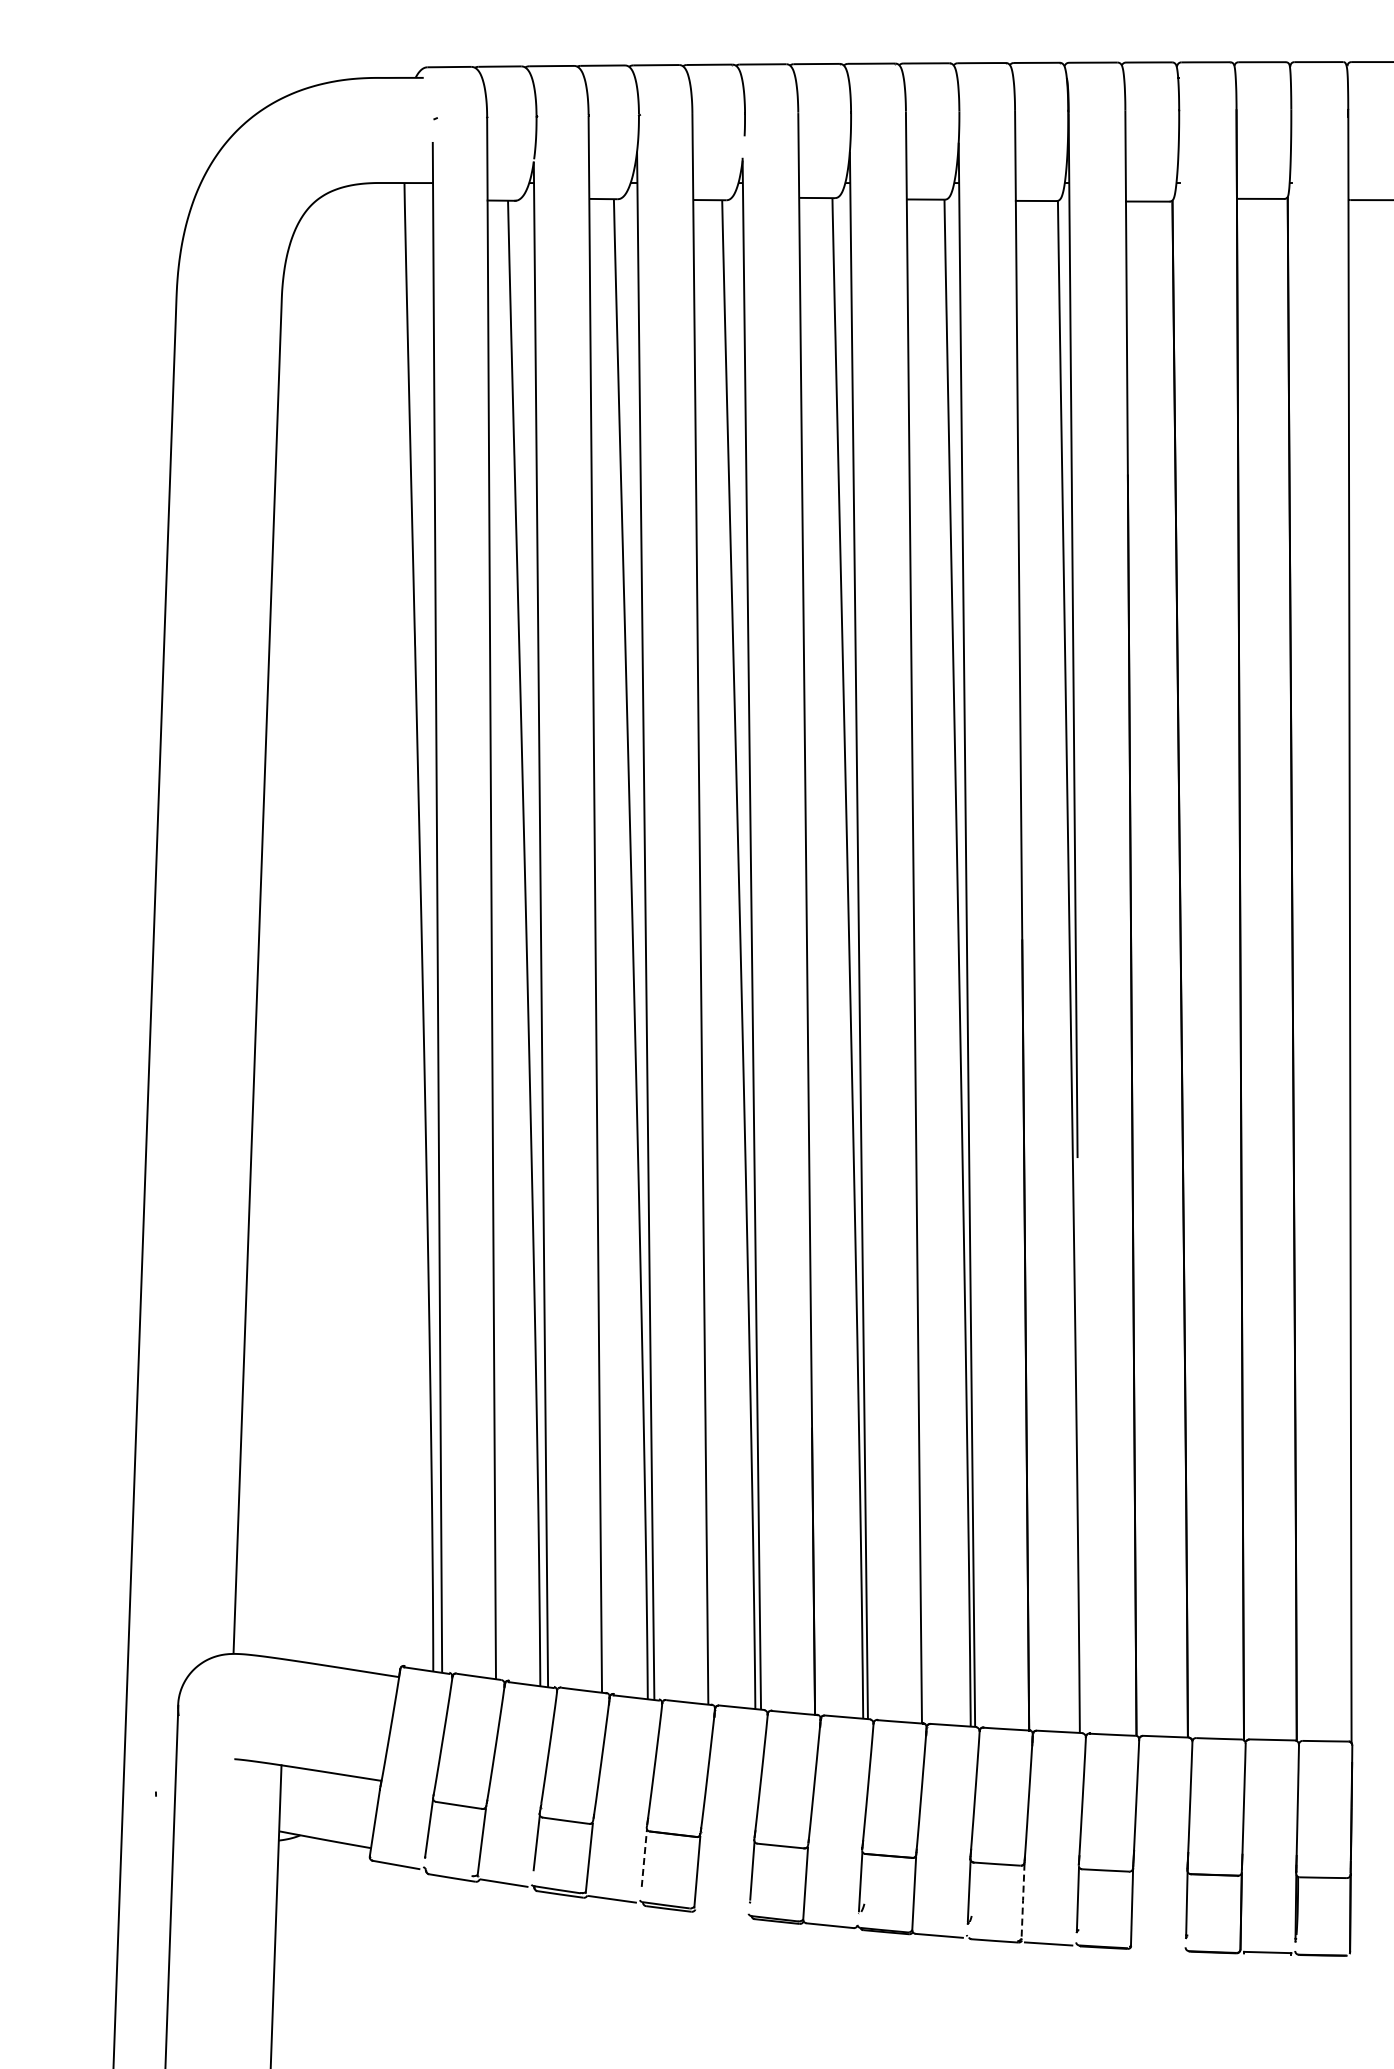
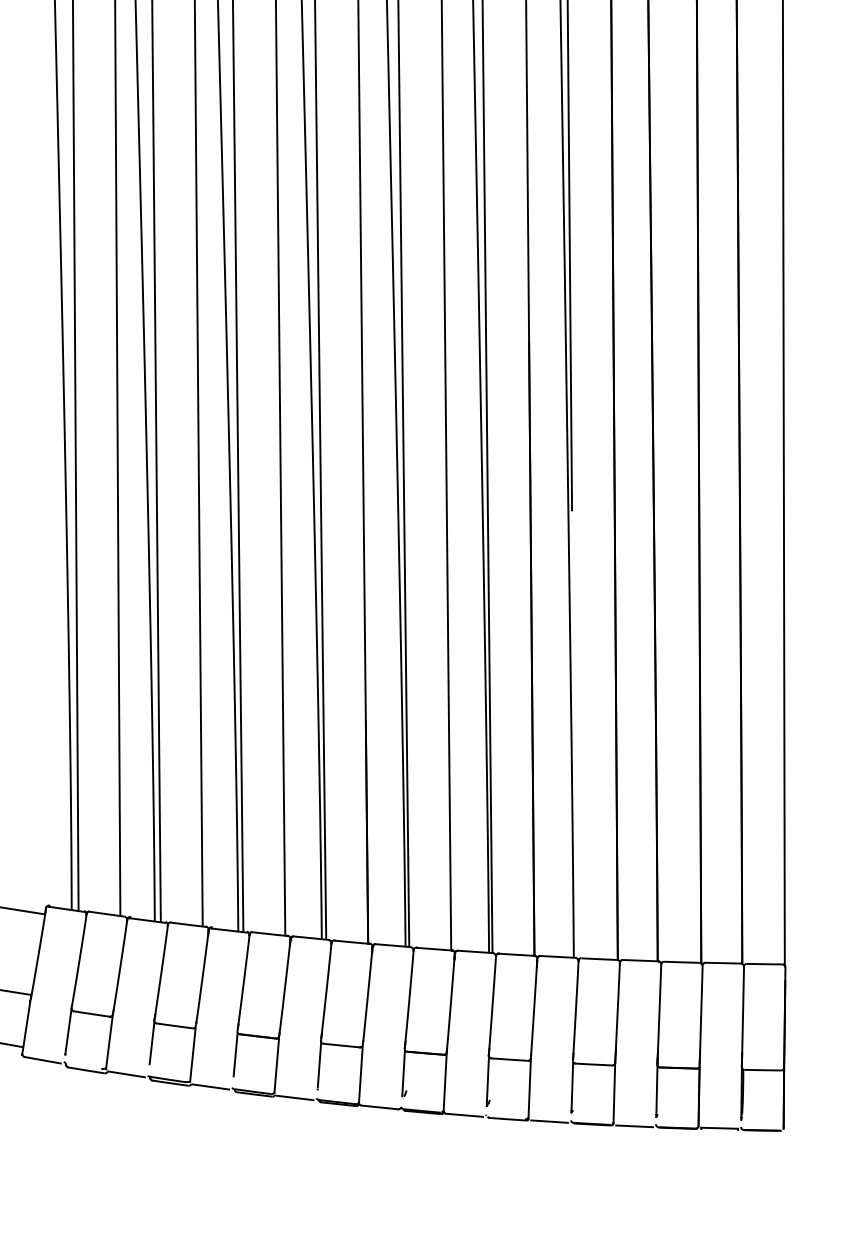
line: (644, 1857) -> (235, 1054), dashed -> solid
line: (1023, 1900) -> (530, 1087), dashed -> solid
line: (720, 1913) -> (294, 1097), added
line: (1157, 1949) -> (634, 1125), added

